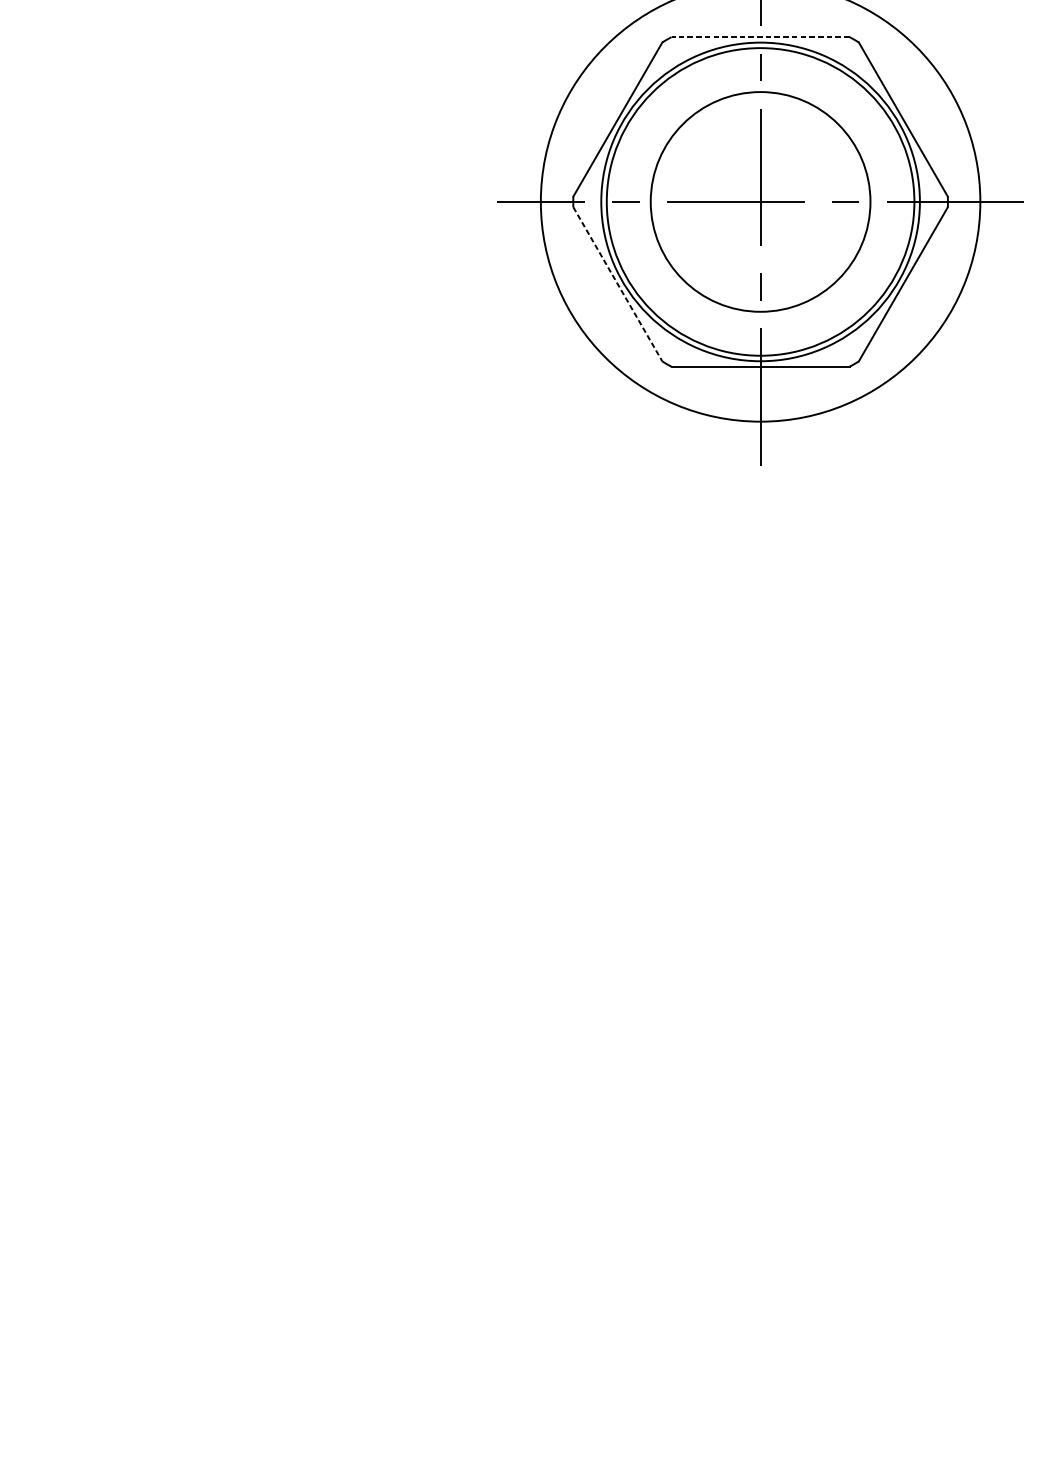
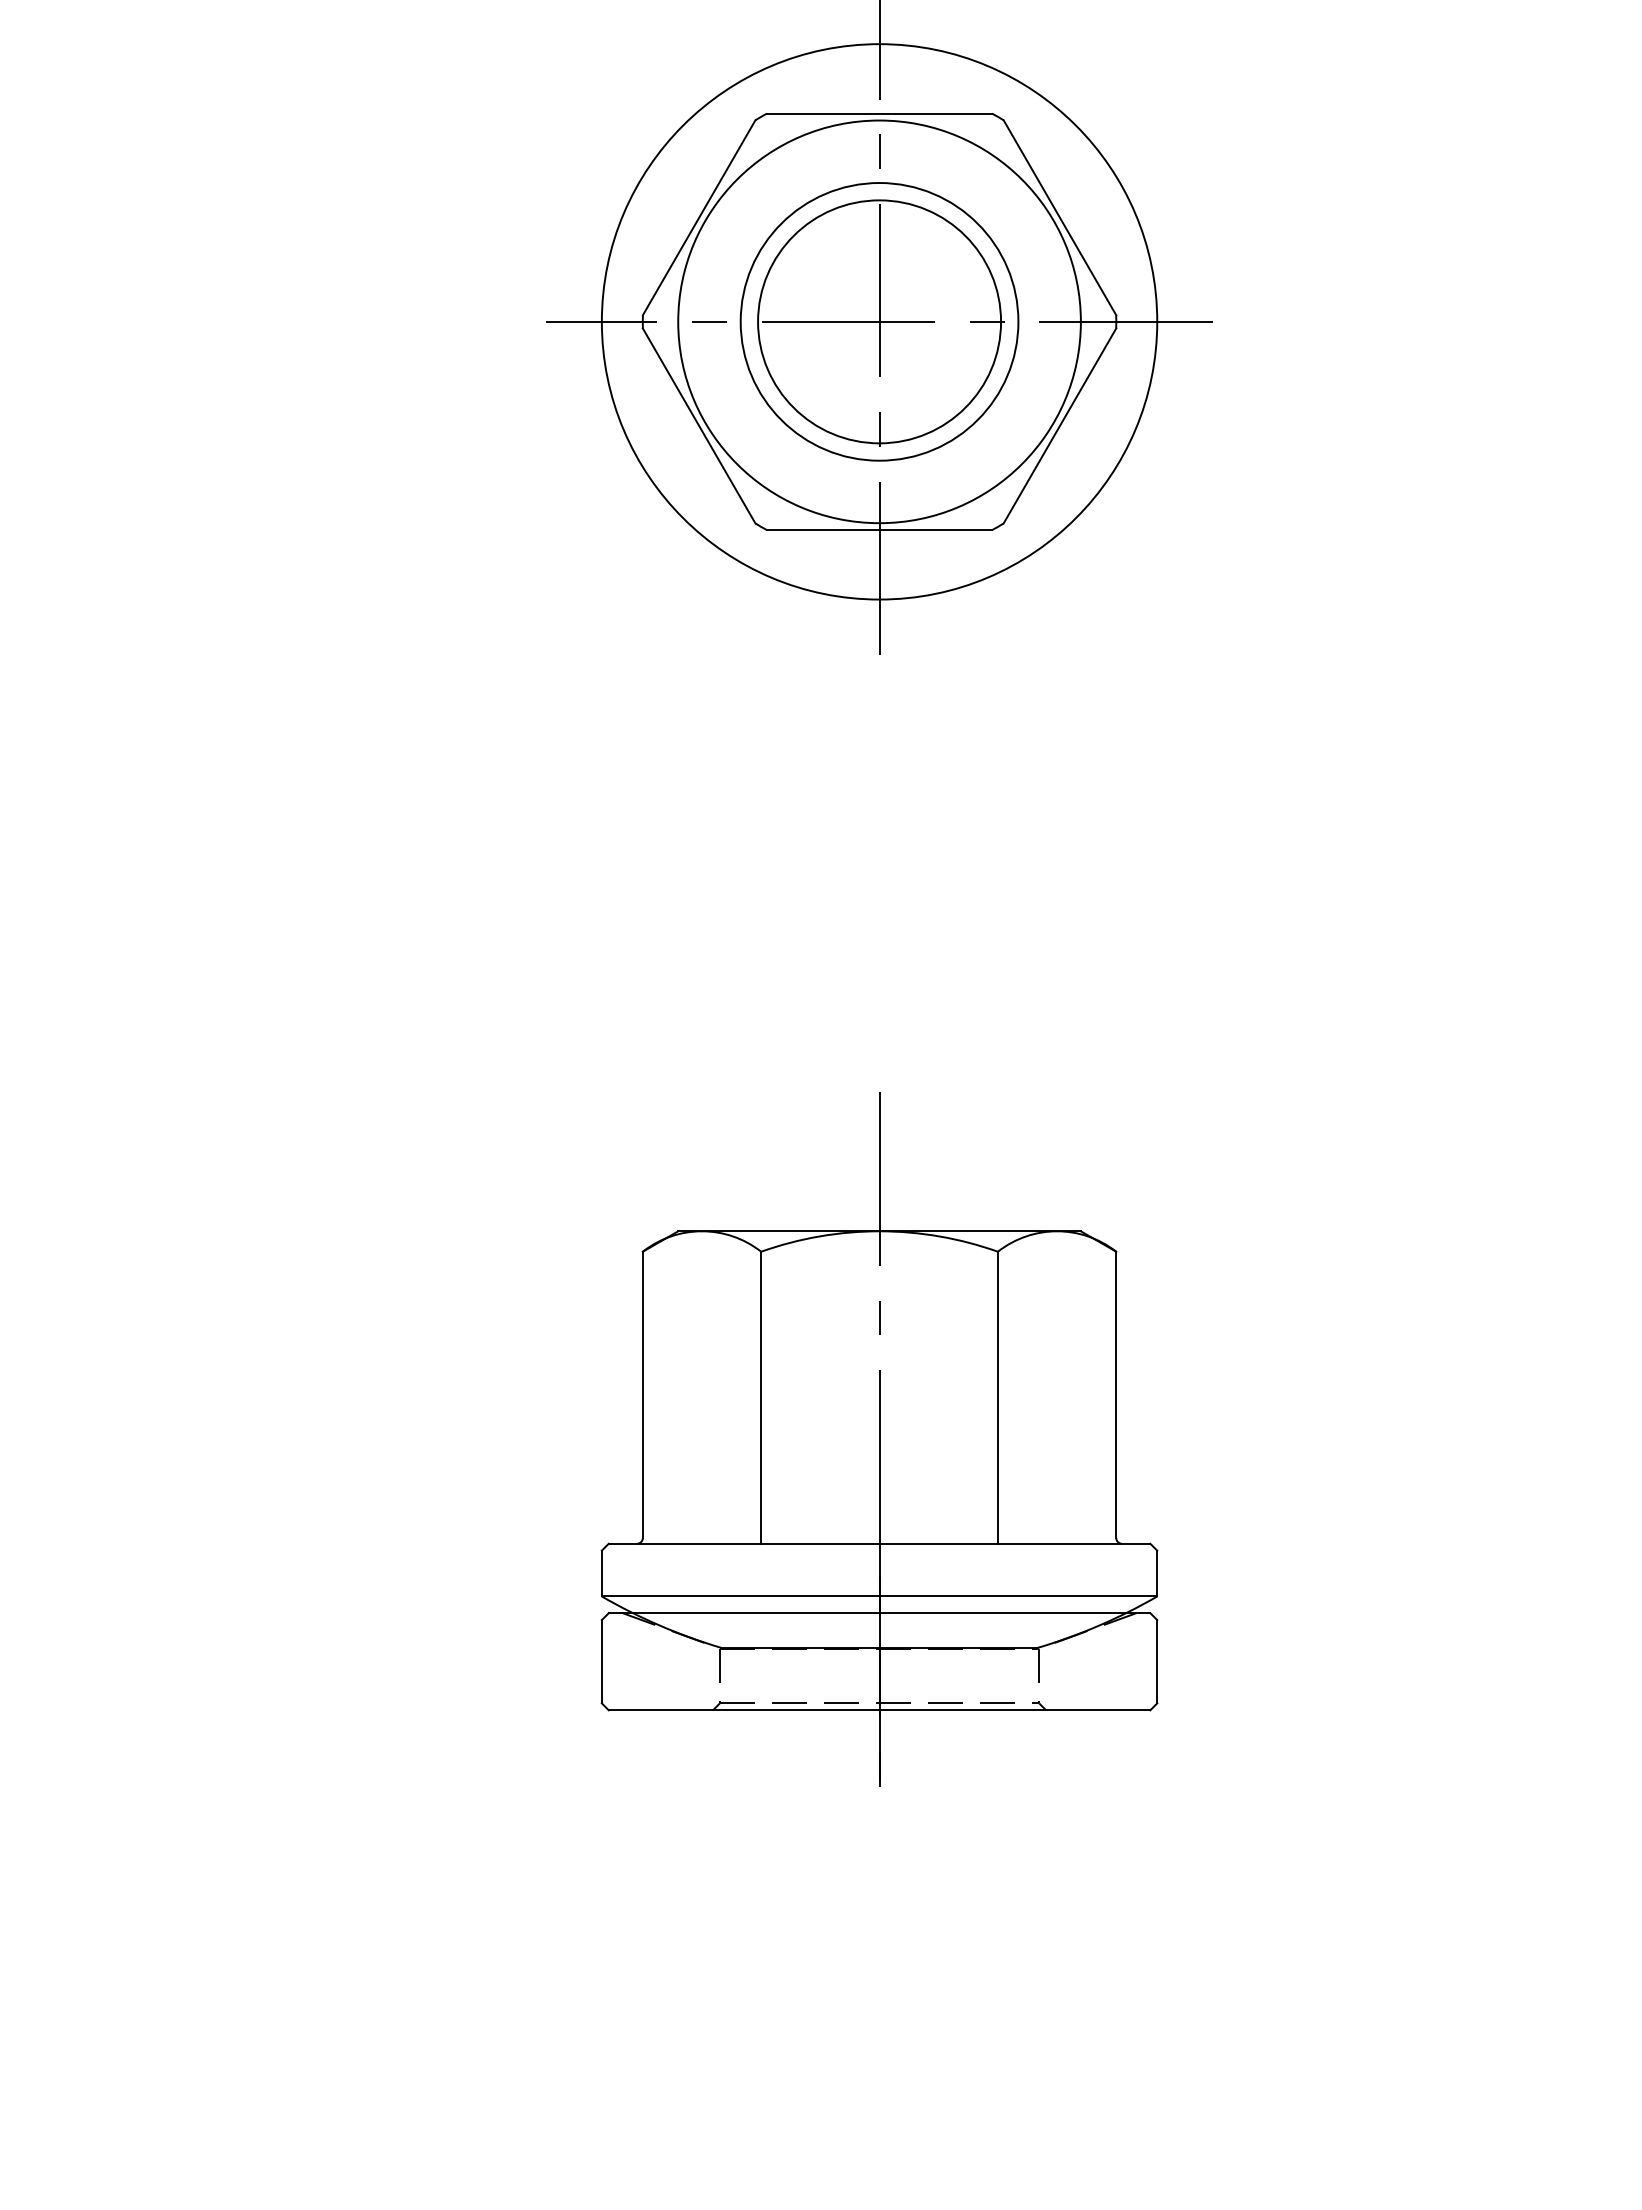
line: (760, 37) -> (879, 113), dashed -> solid
circle: (760, 201) -> (879, 321), size x0.62
line: (618, 284) -> (699, 426), dashed -> solid
part: (760, 1086) -> (879, 1439), added

